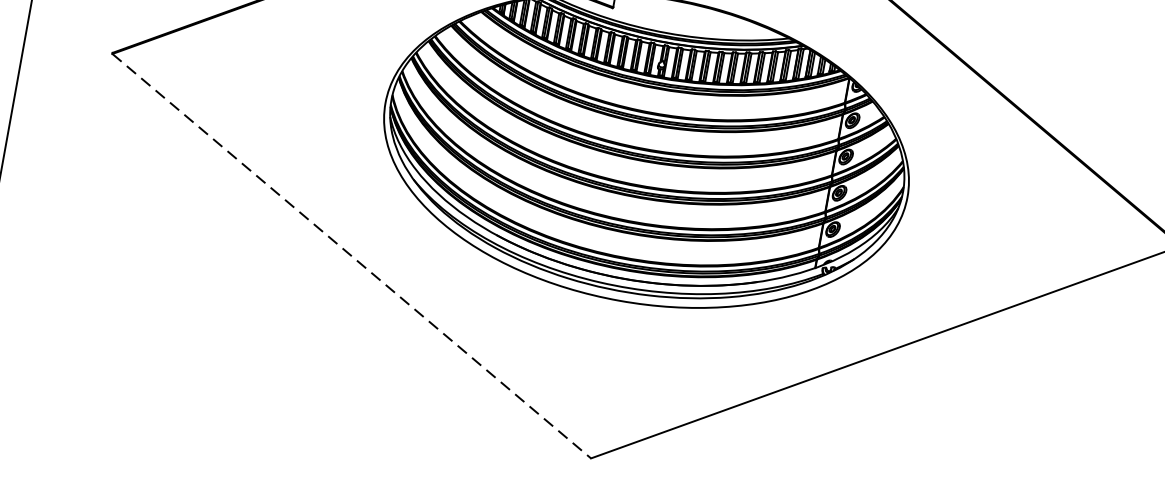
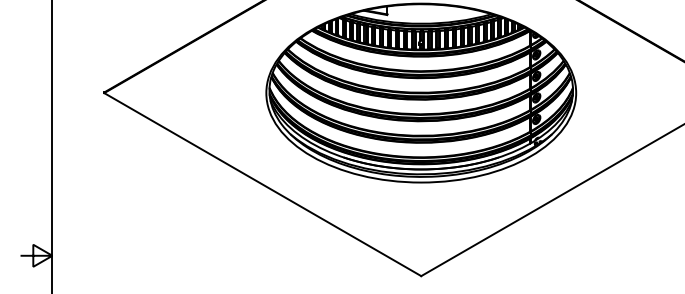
line: (353, 256) -> (263, 184), dashed -> solid

